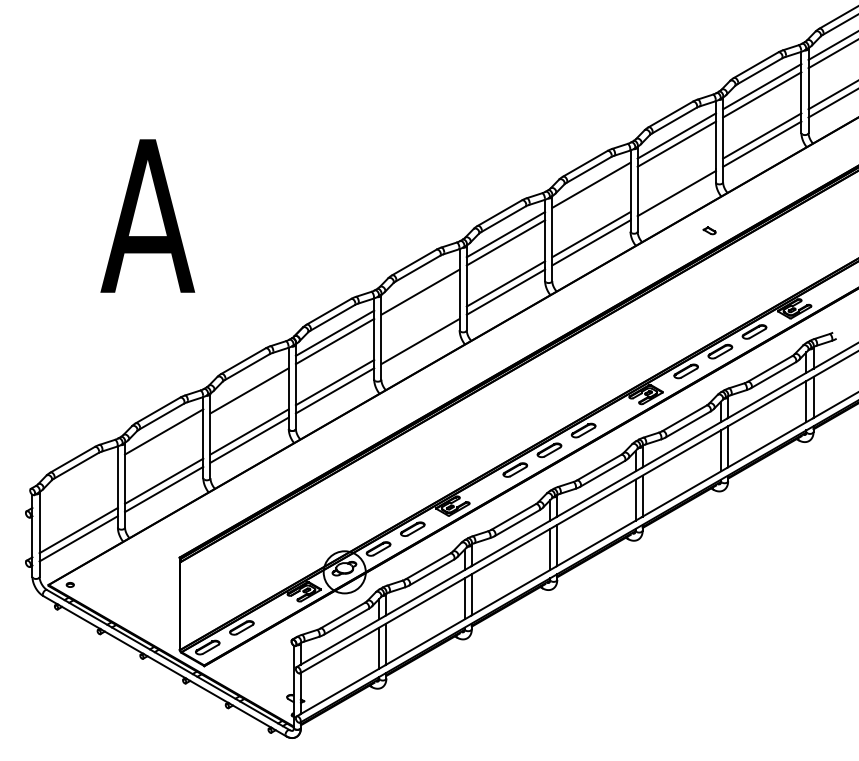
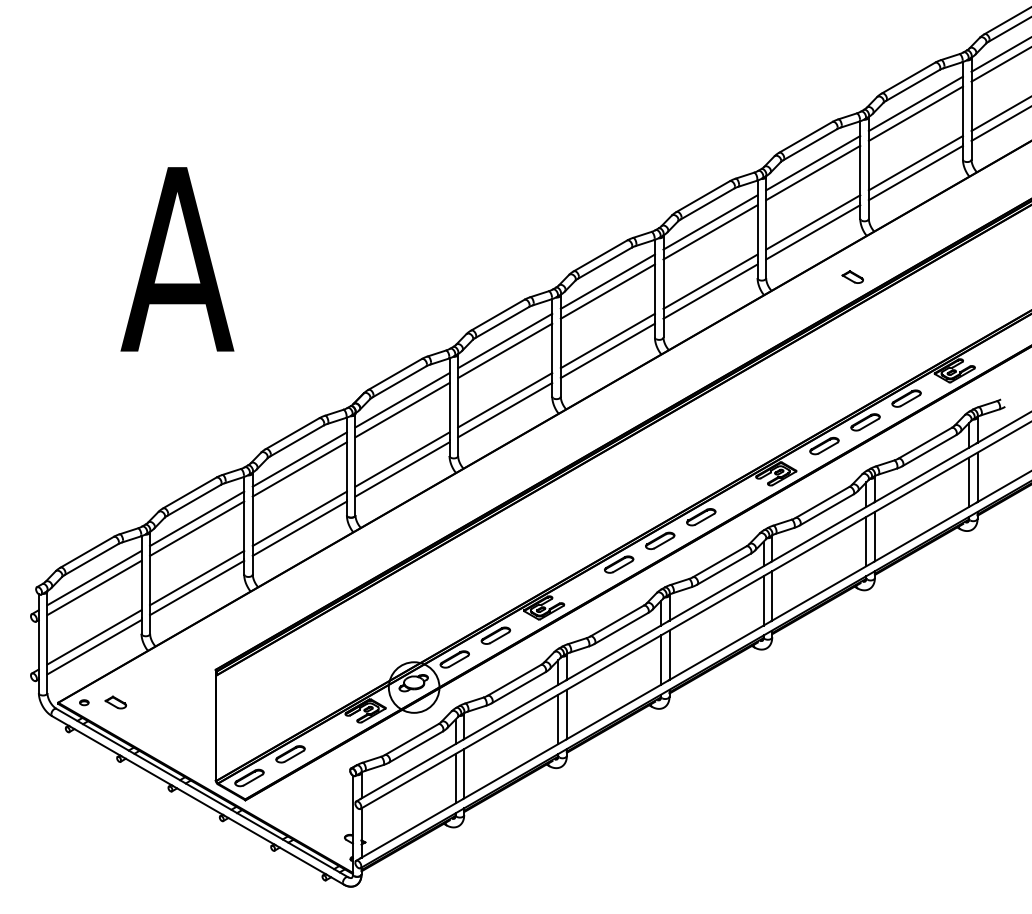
line: (677, 185) -> (813, 222), added
line: (591, 193) -> (710, 232), added
part: (709, 230) -> (852, 276), size x1.43
line: (420, 283) -> (505, 340), added
line: (420, 333) -> (505, 400), added
line: (249, 382) -> (299, 459), added
line: (164, 439) -> (197, 528), added
line: (78, 480) -> (94, 577), added
line: (78, 489) -> (94, 587), added
part: (96, 584) -> (115, 702), added

